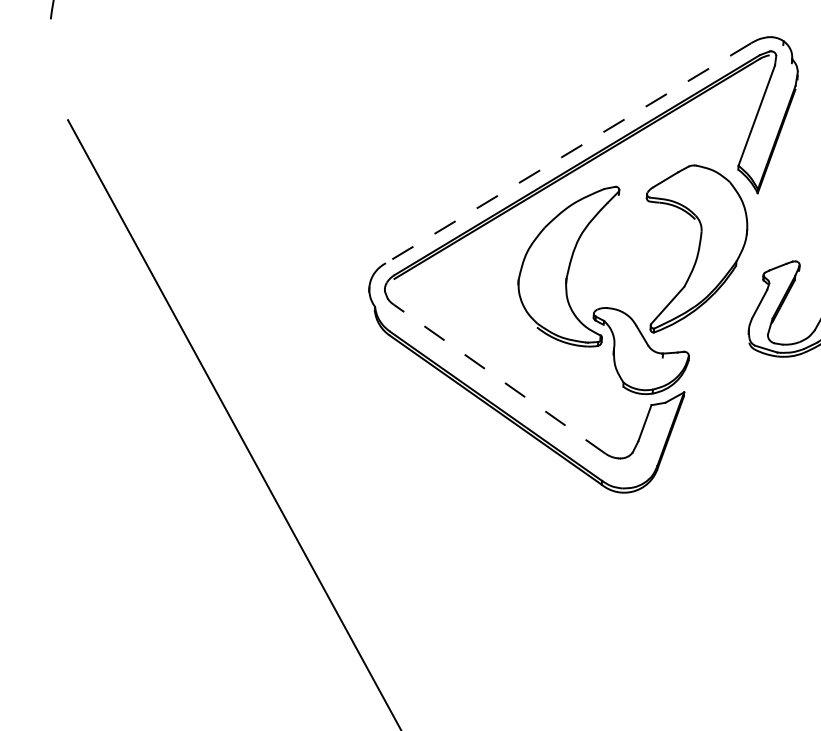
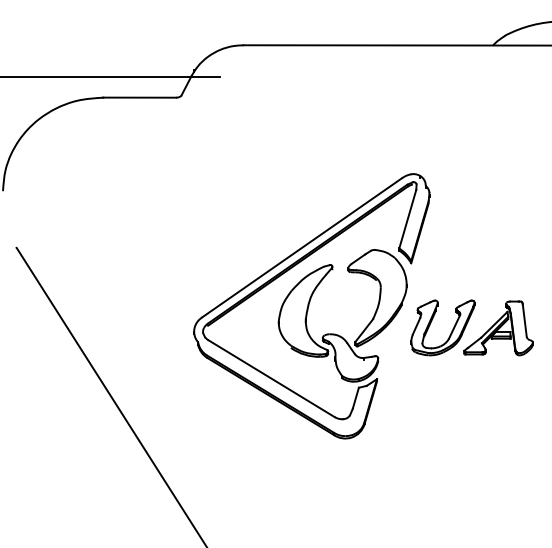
line: (567, 152) -> (301, 247), dashed -> solid
line: (499, 378) -> (271, 378), dashed -> solid

